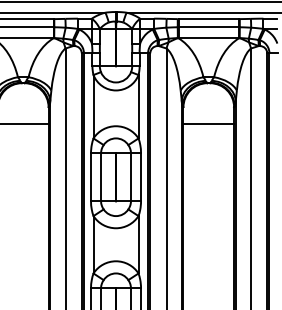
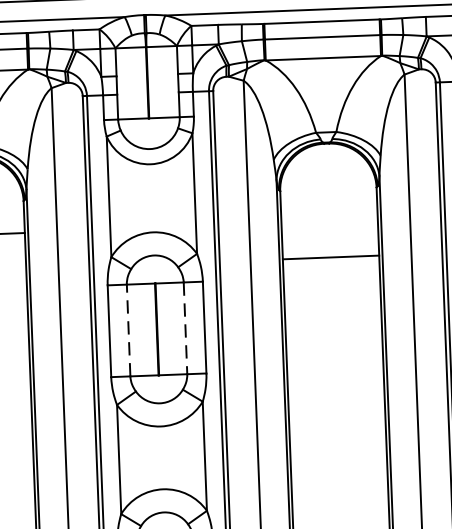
line: (208, 124) -> (330, 258), moved
line: (101, 176) -> (129, 329), solid -> dashed
line: (130, 177) -> (184, 328), solid -> dashed

